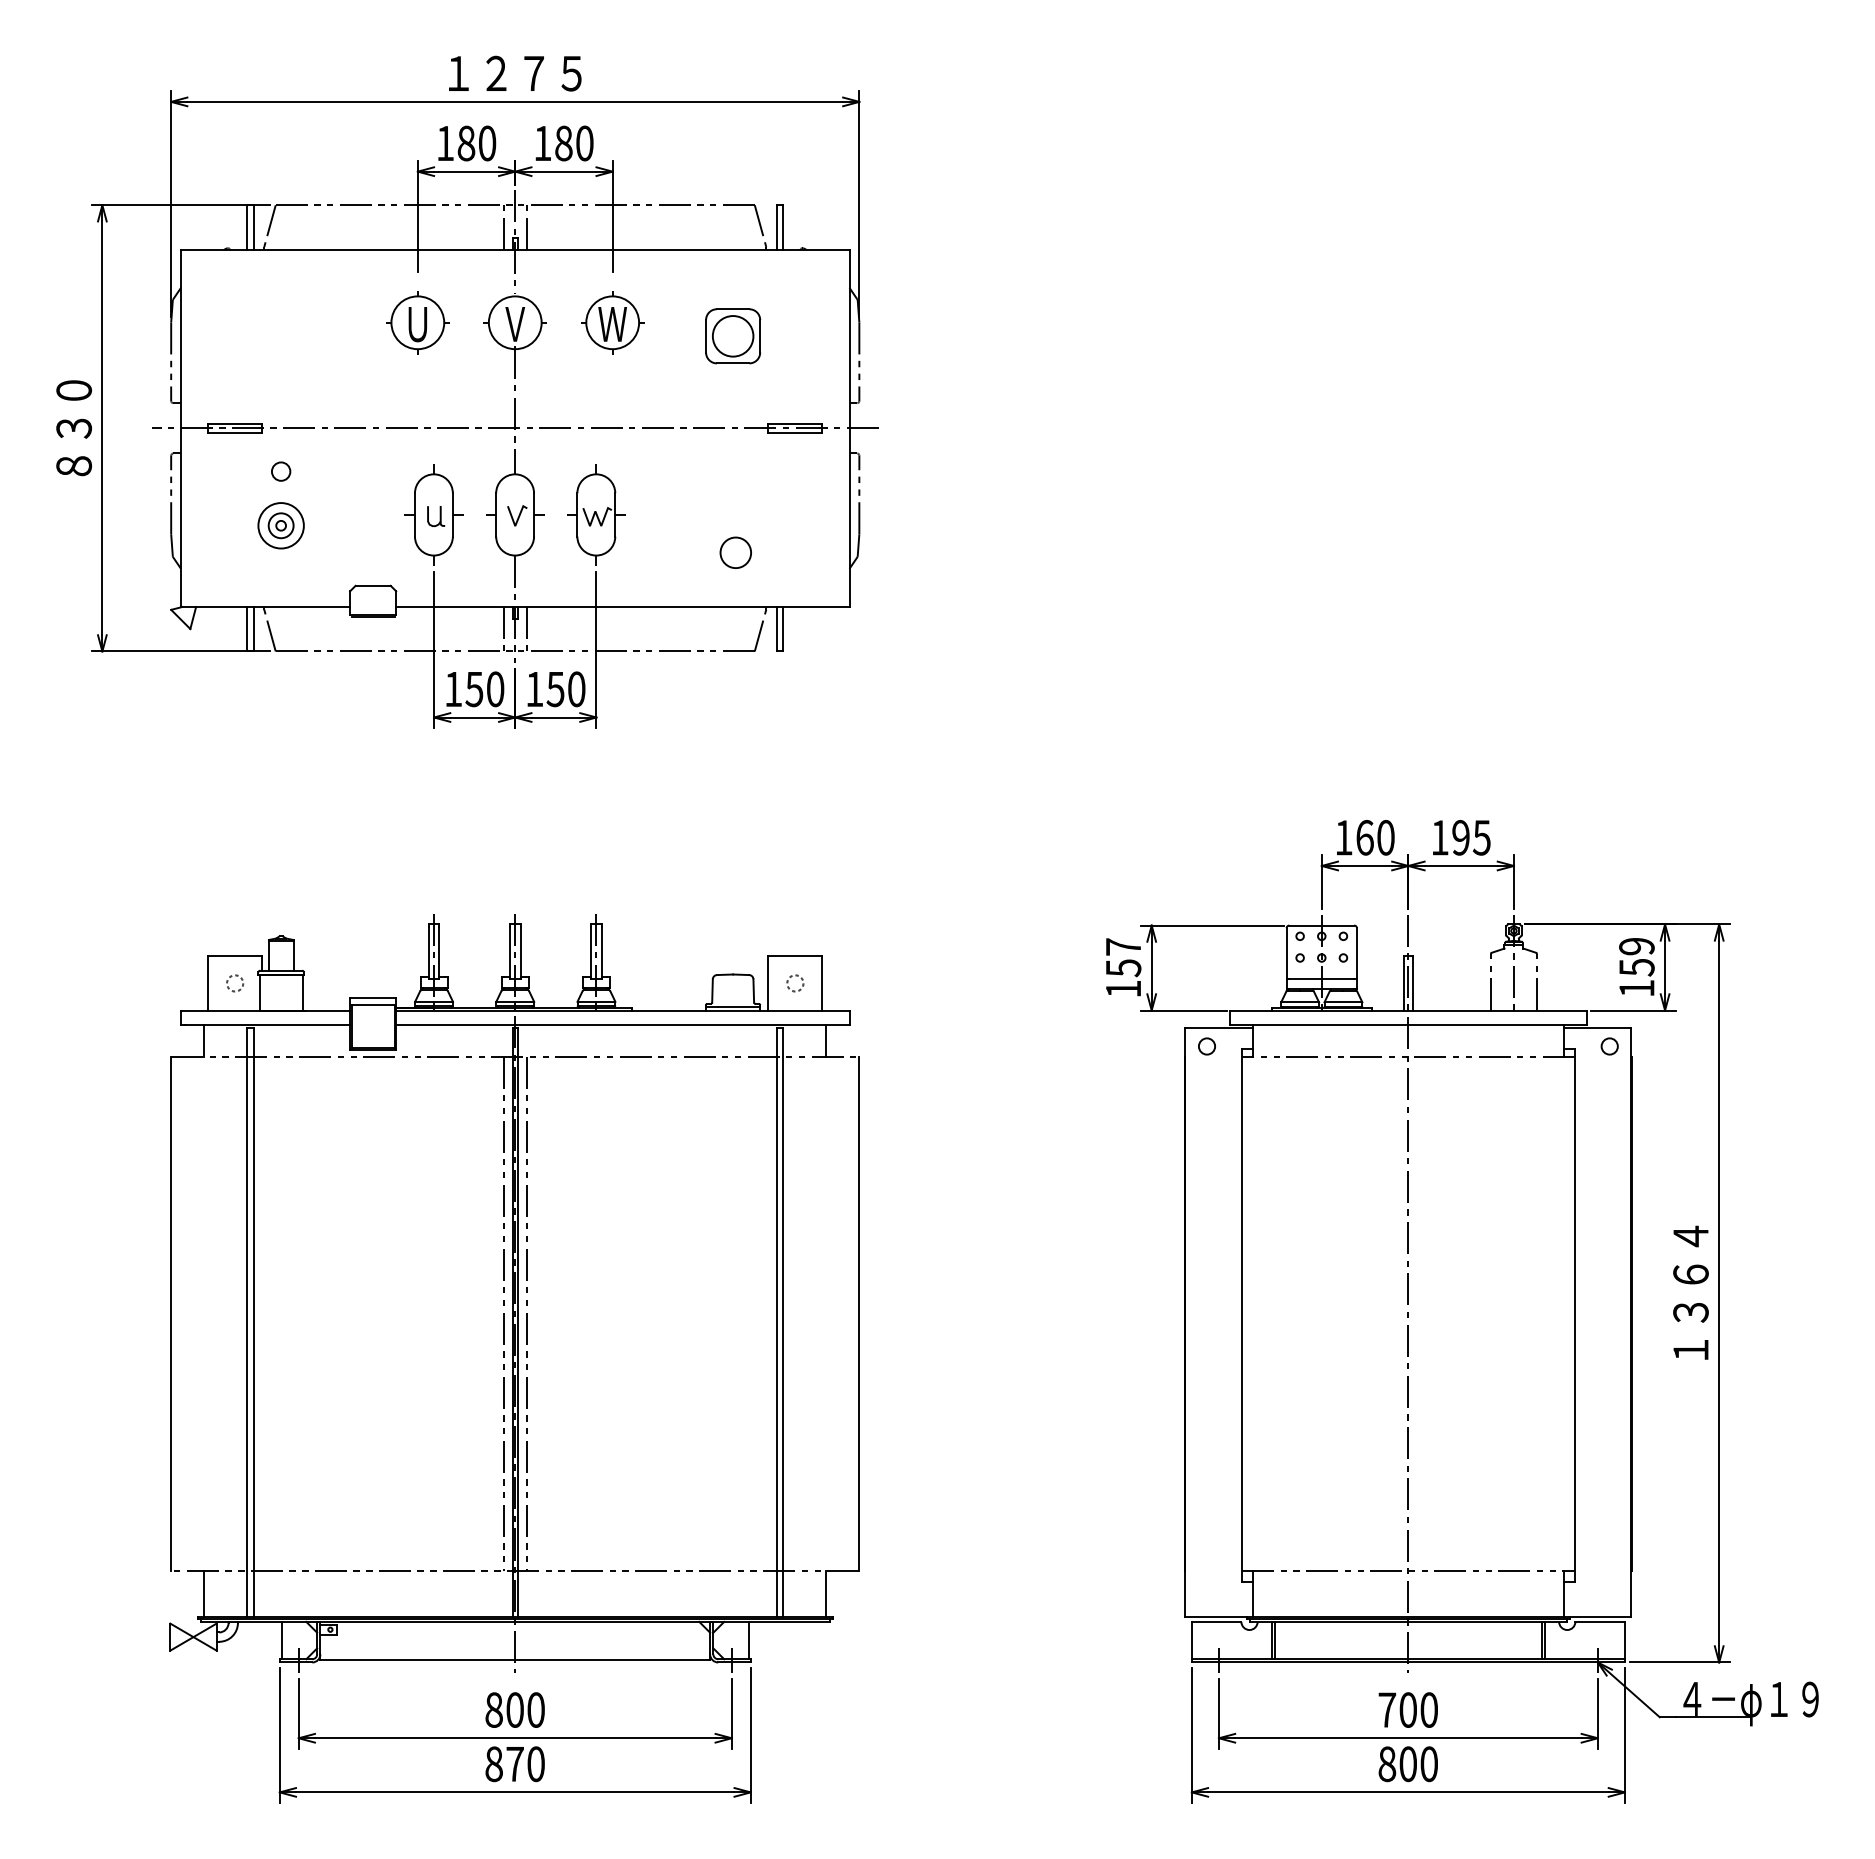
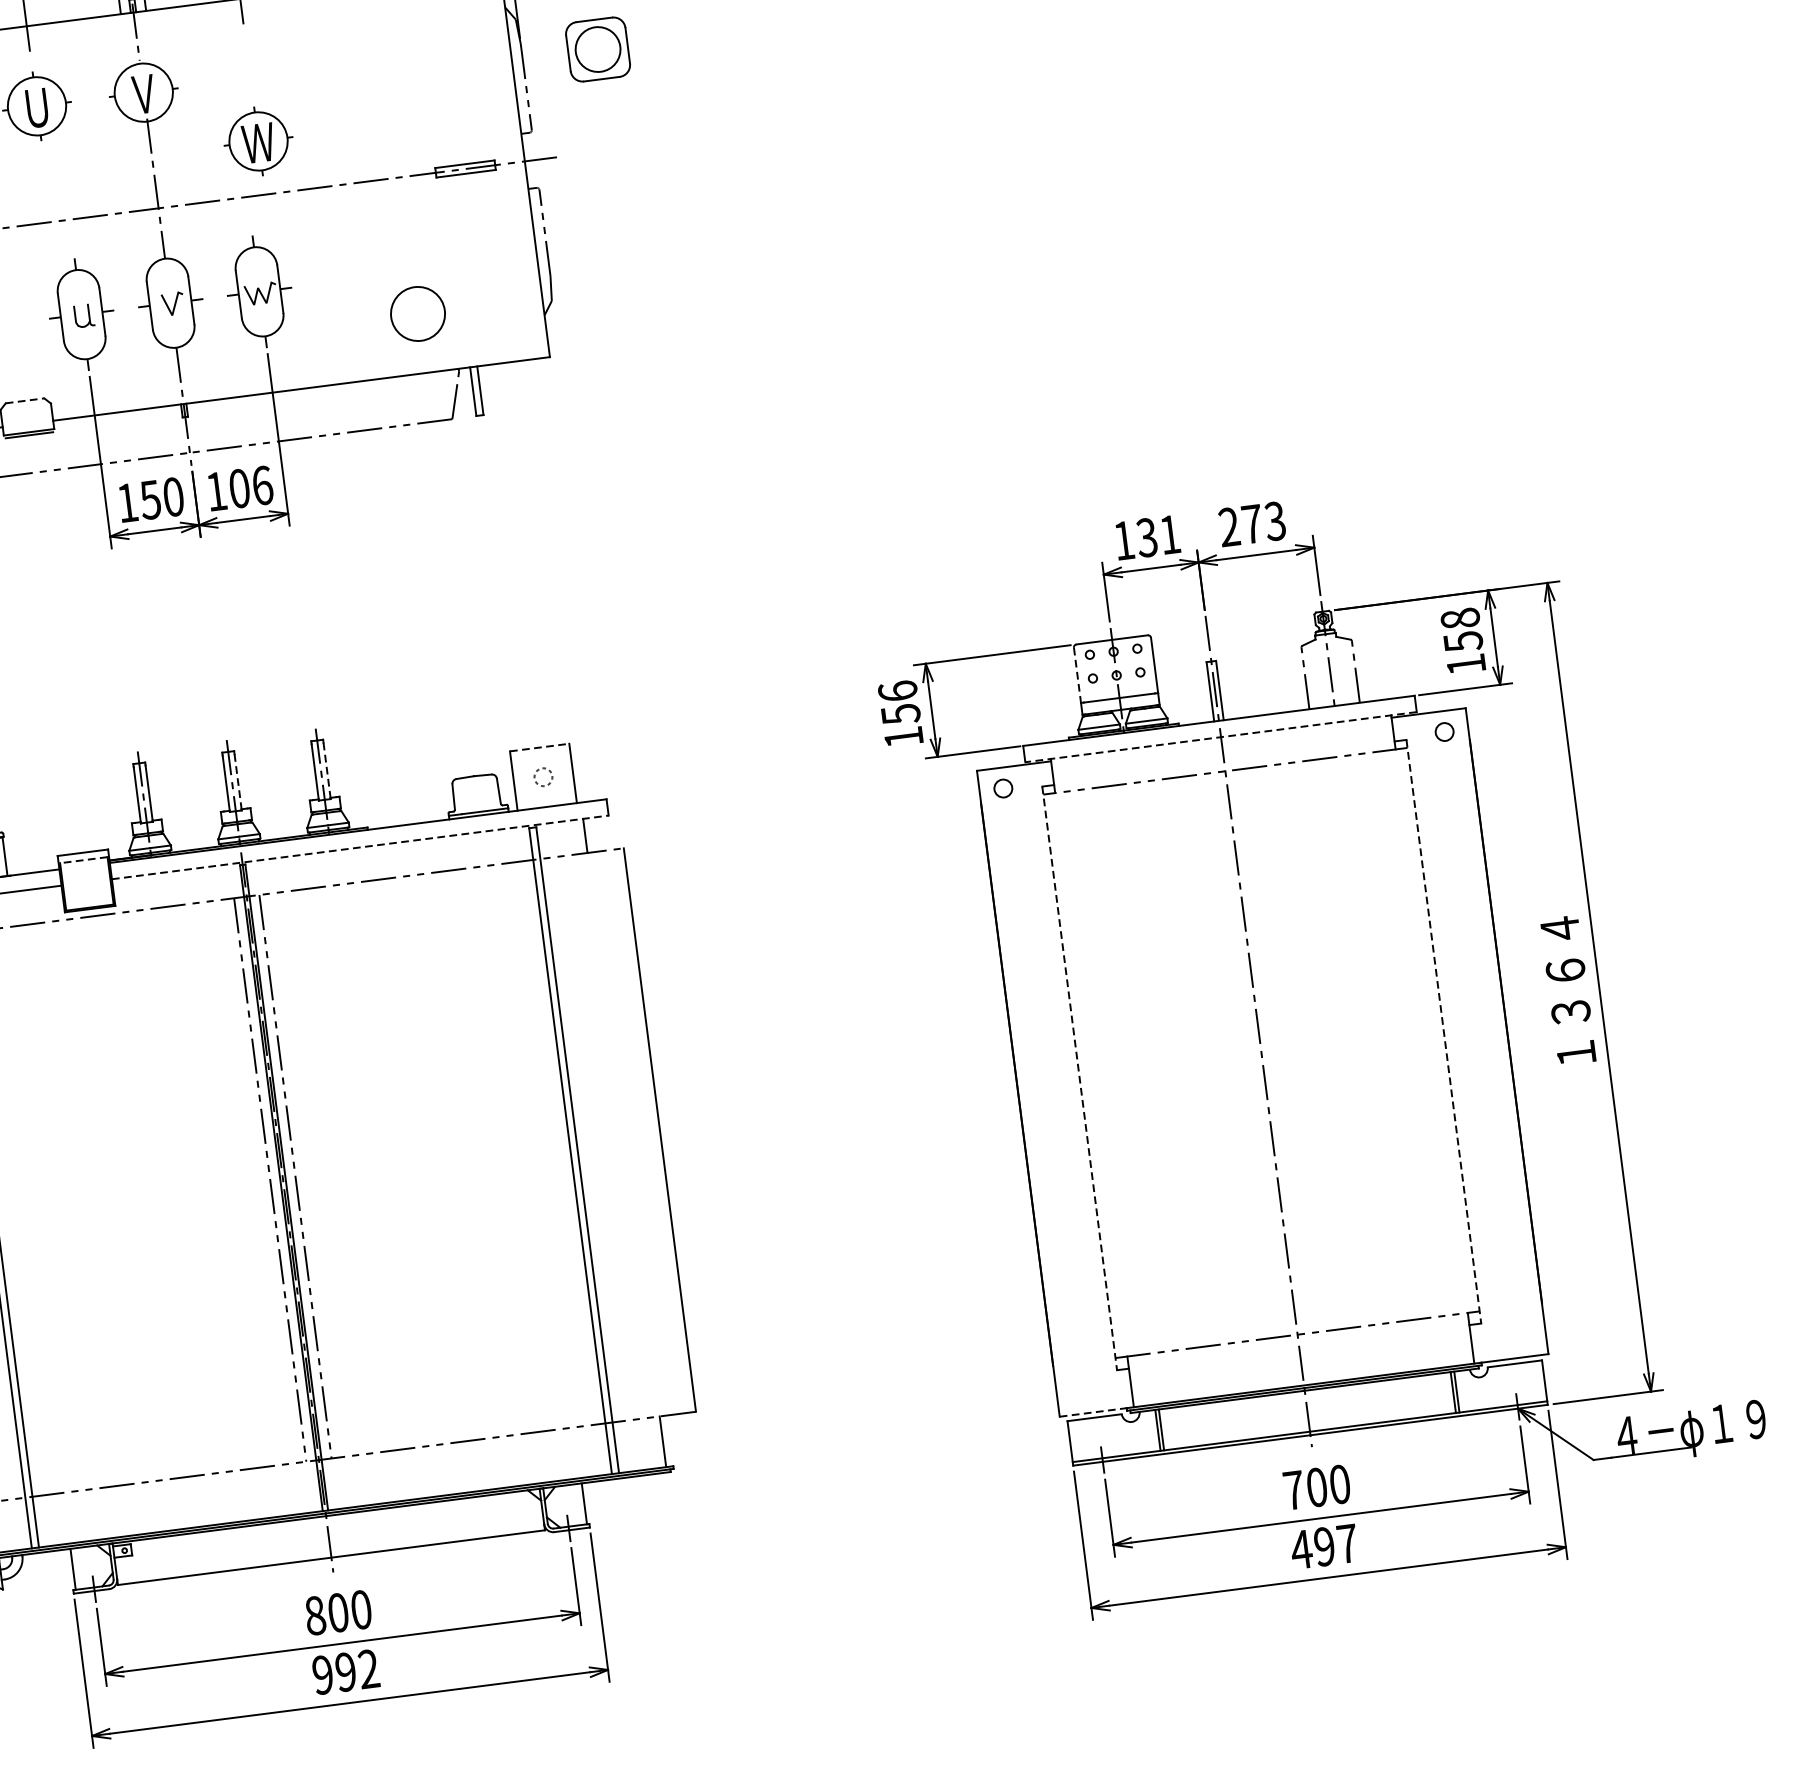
part: (612, 322) -> (258, 141), moved
part: (733, 336) -> (598, 49), moved
circle: (735, 552) -> (417, 313), size x1.6
line: (373, 585) -> (25, 400), solid -> dashed
line: (503, 628) -> (173, 429), removed
line: (526, 628) -> (199, 426), removed
text: (565, 689) -> (250, 487), 150 -> 106
text: (1375, 837) -> (1158, 535), 160 -> 131
text: (1460, 837) -> (1251, 523), 195 -> 273
text: (1123, 946) -> (897, 690), 157 -> 156
text: (1636, 946) -> (1459, 618), 159 -> 158
line: (520, 952) -> (237, 781), solid -> dashed
line: (601, 952) -> (326, 770), solid -> dashed
line: (1286, 953) -> (1077, 675), solid -> dashed
line: (795, 956) -> (539, 747), solid -> dashed
line: (373, 1005) -> (84, 860), solid -> dashed
line: (622, 1025) -> (359, 847), solid -> dashed
line: (1408, 1025) -> (1221, 737), solid -> dashed
line: (1242, 1316) -> (1080, 1079), solid -> dashed
line: (1574, 1316) -> (1443, 1032), solid -> dashed
line: (1215, 1617) -> (1092, 1413), solid -> dashed
text: (514, 1764) -> (345, 1672), 870 -> 992
text: (1407, 1764) -> (1323, 1547), 800 -> 497

